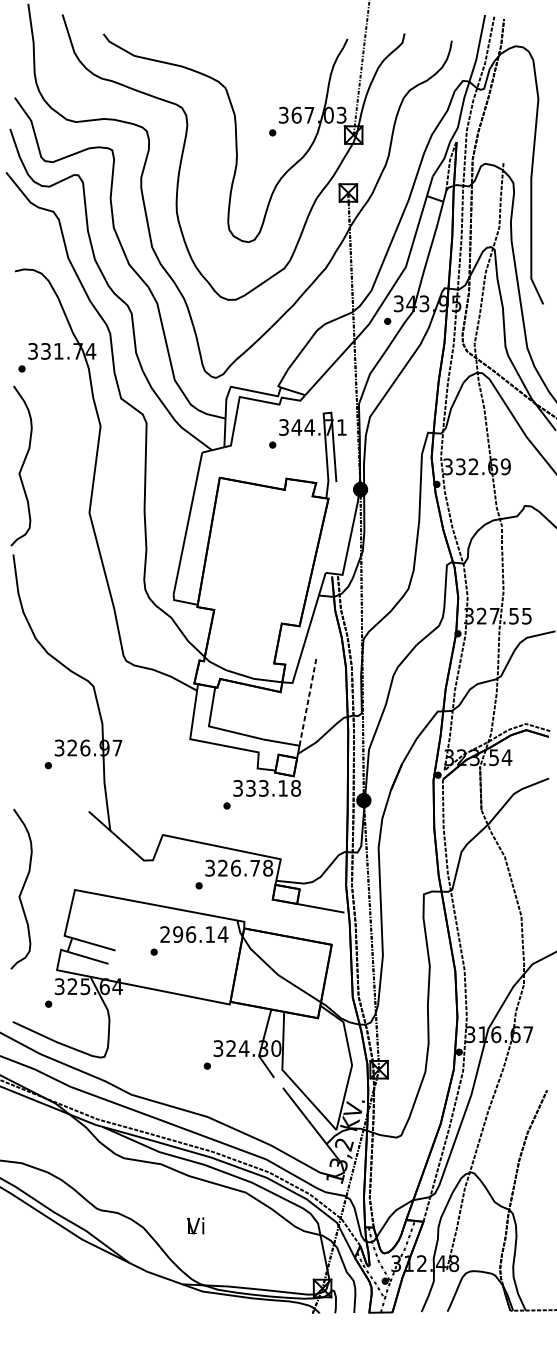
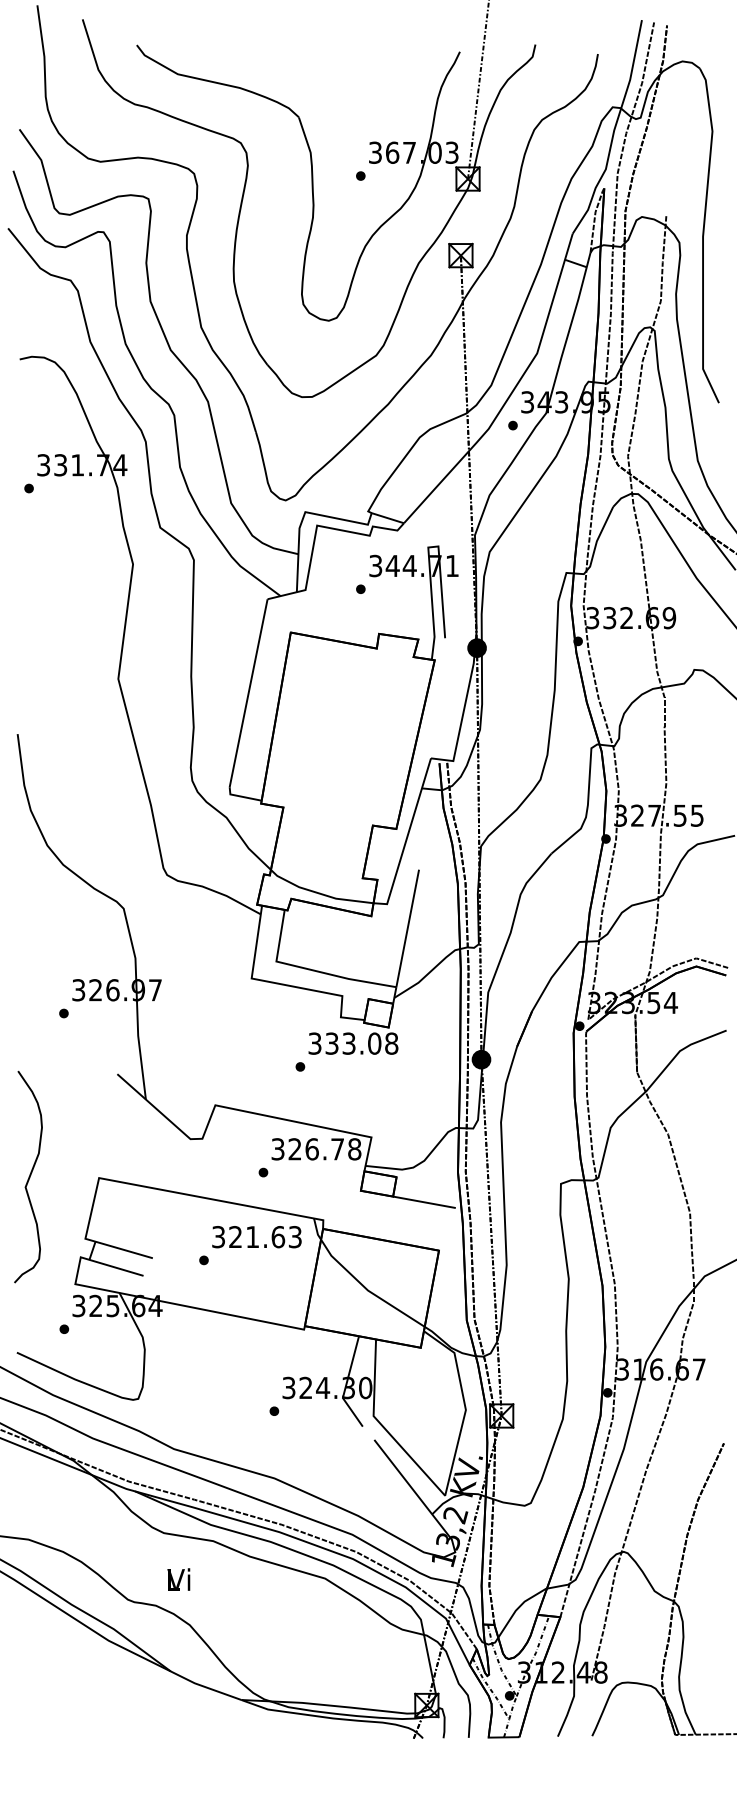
curve: (21, 465) -> (28, 616), removed
line: (307, 701) -> (407, 928), dashed -> solid
text: (283, 788) -> (374, 1043), 333.18 -> 333.08
text: (194, 934) -> (257, 1237), 296.14 -> 321.63
text: (195, 1225) -> (178, 1579), moved

